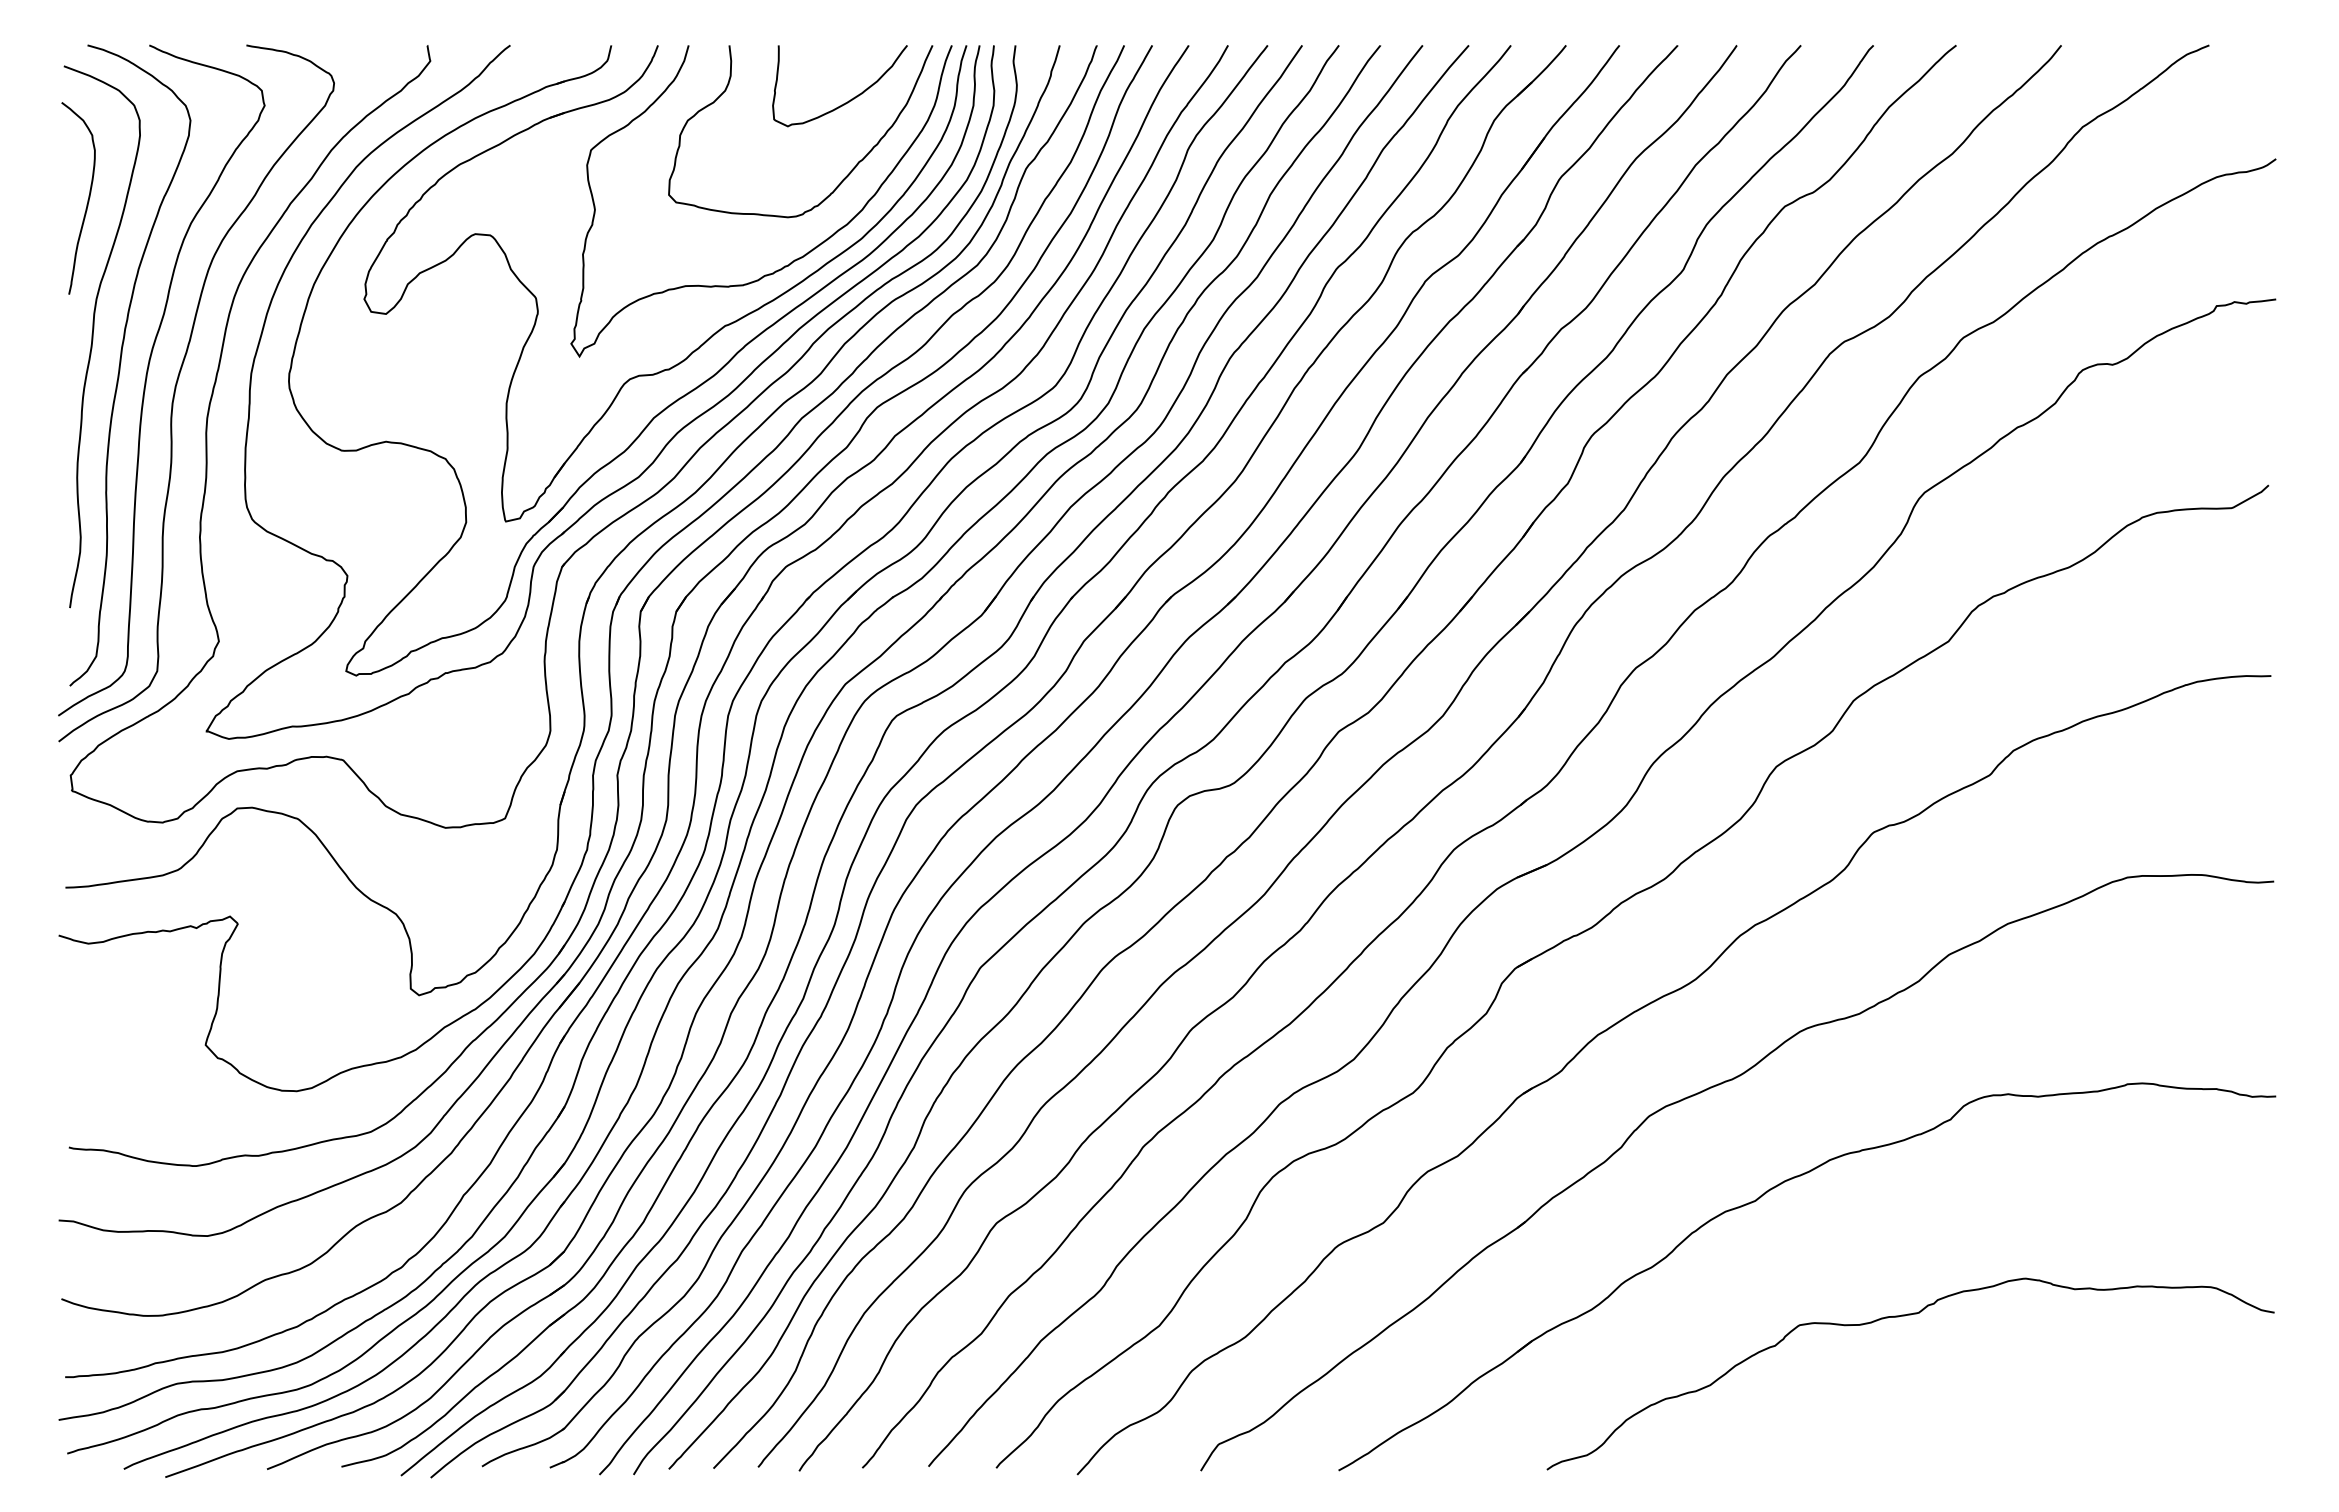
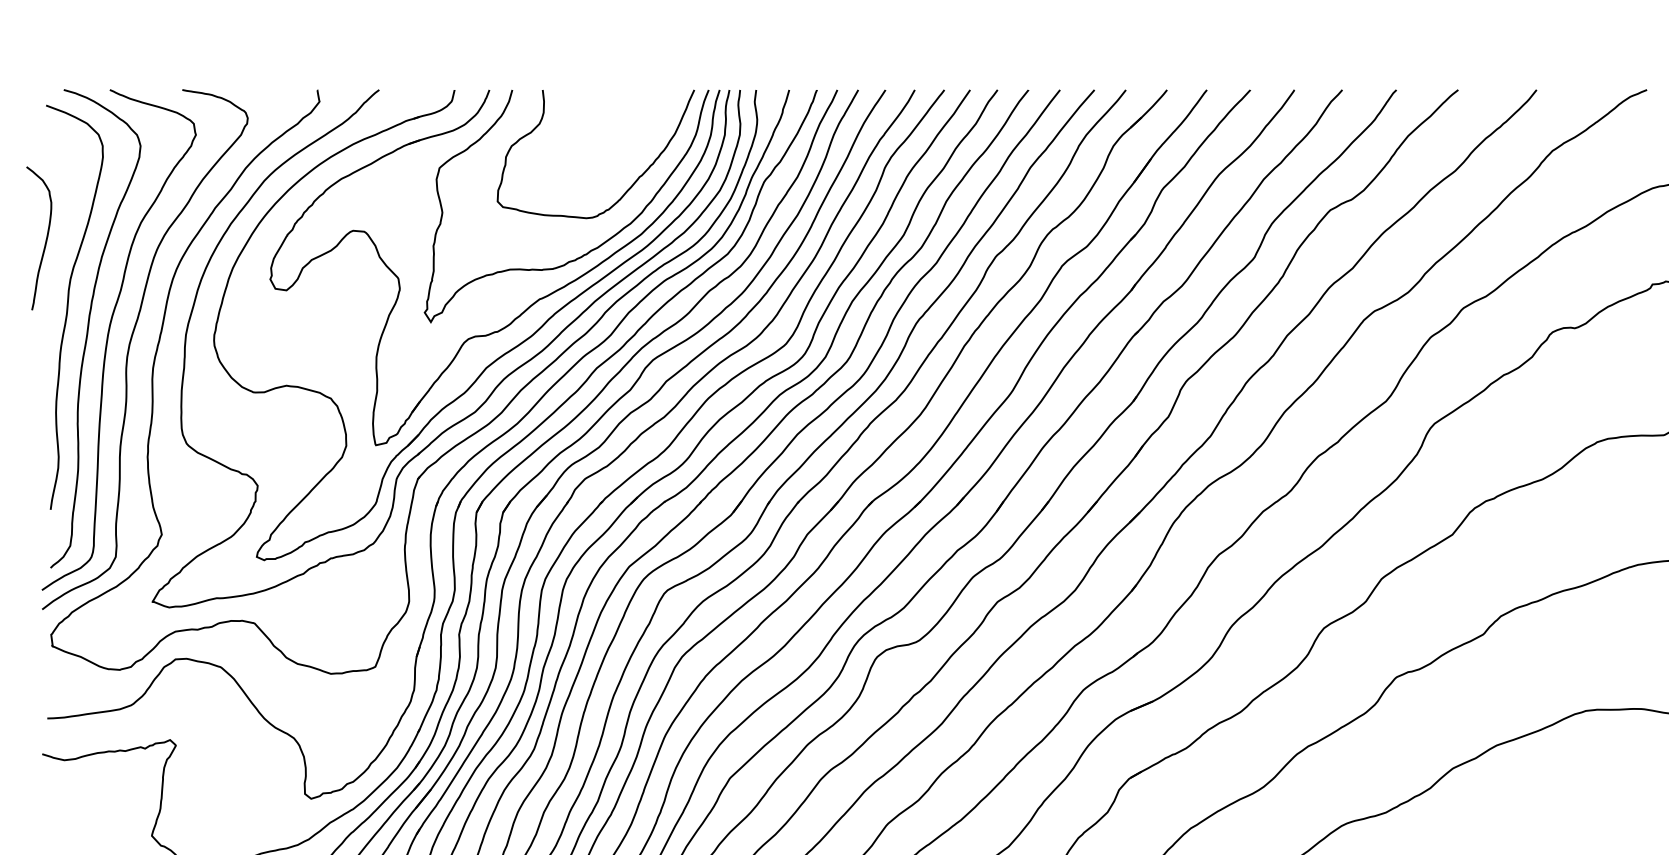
curve: (848, 100) -> (631, 131), removed
curve: (87, 199) -> (45, 239), moved

